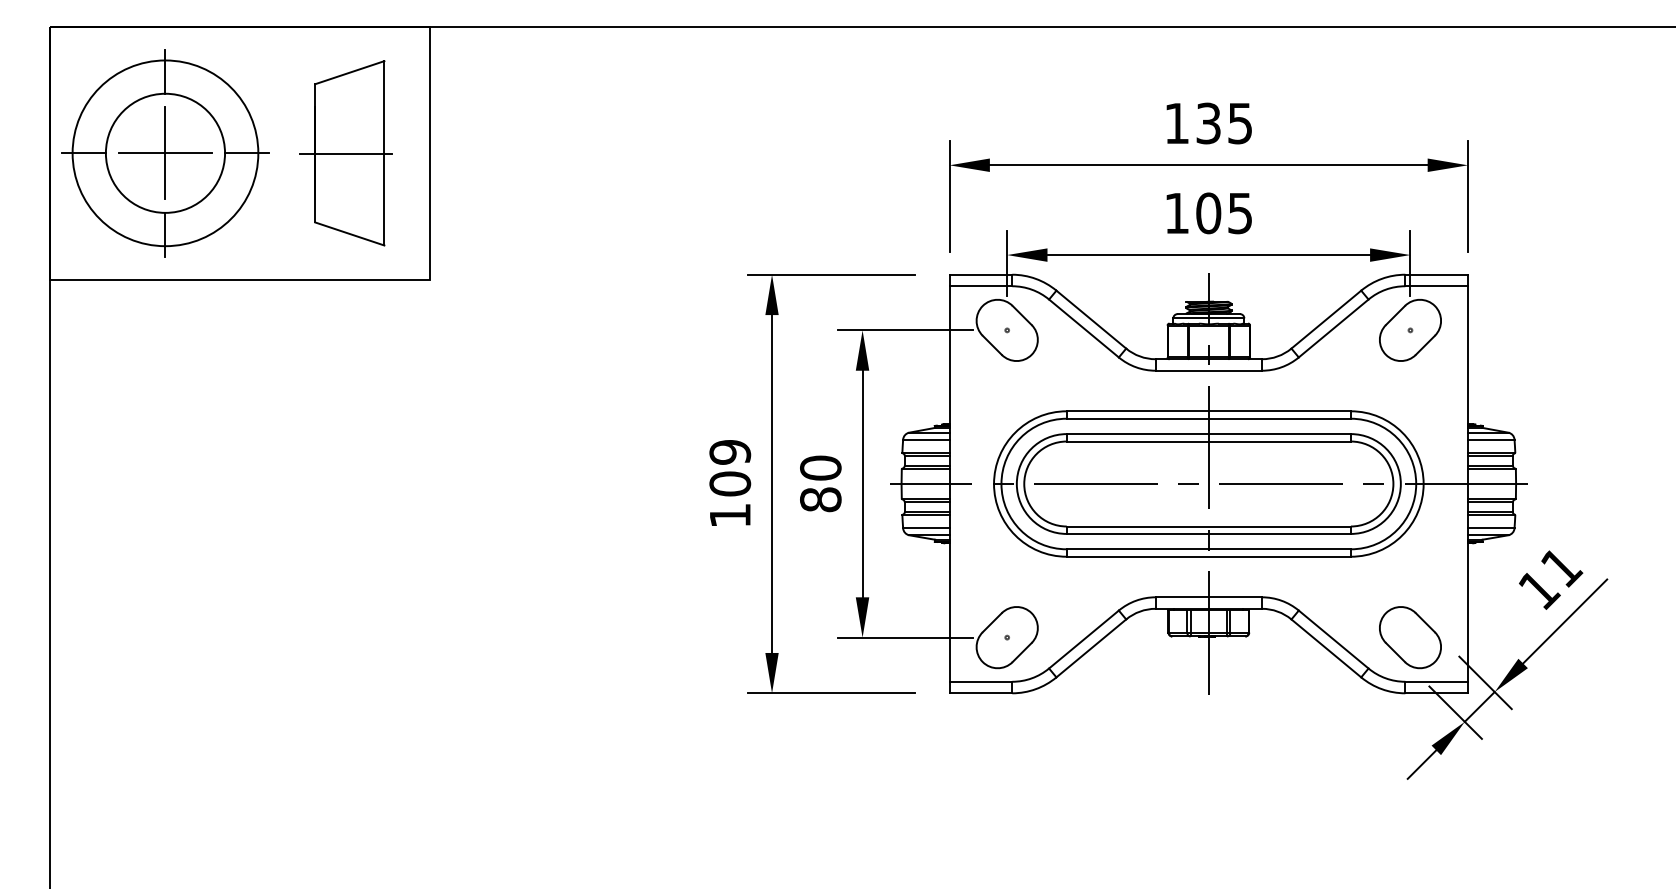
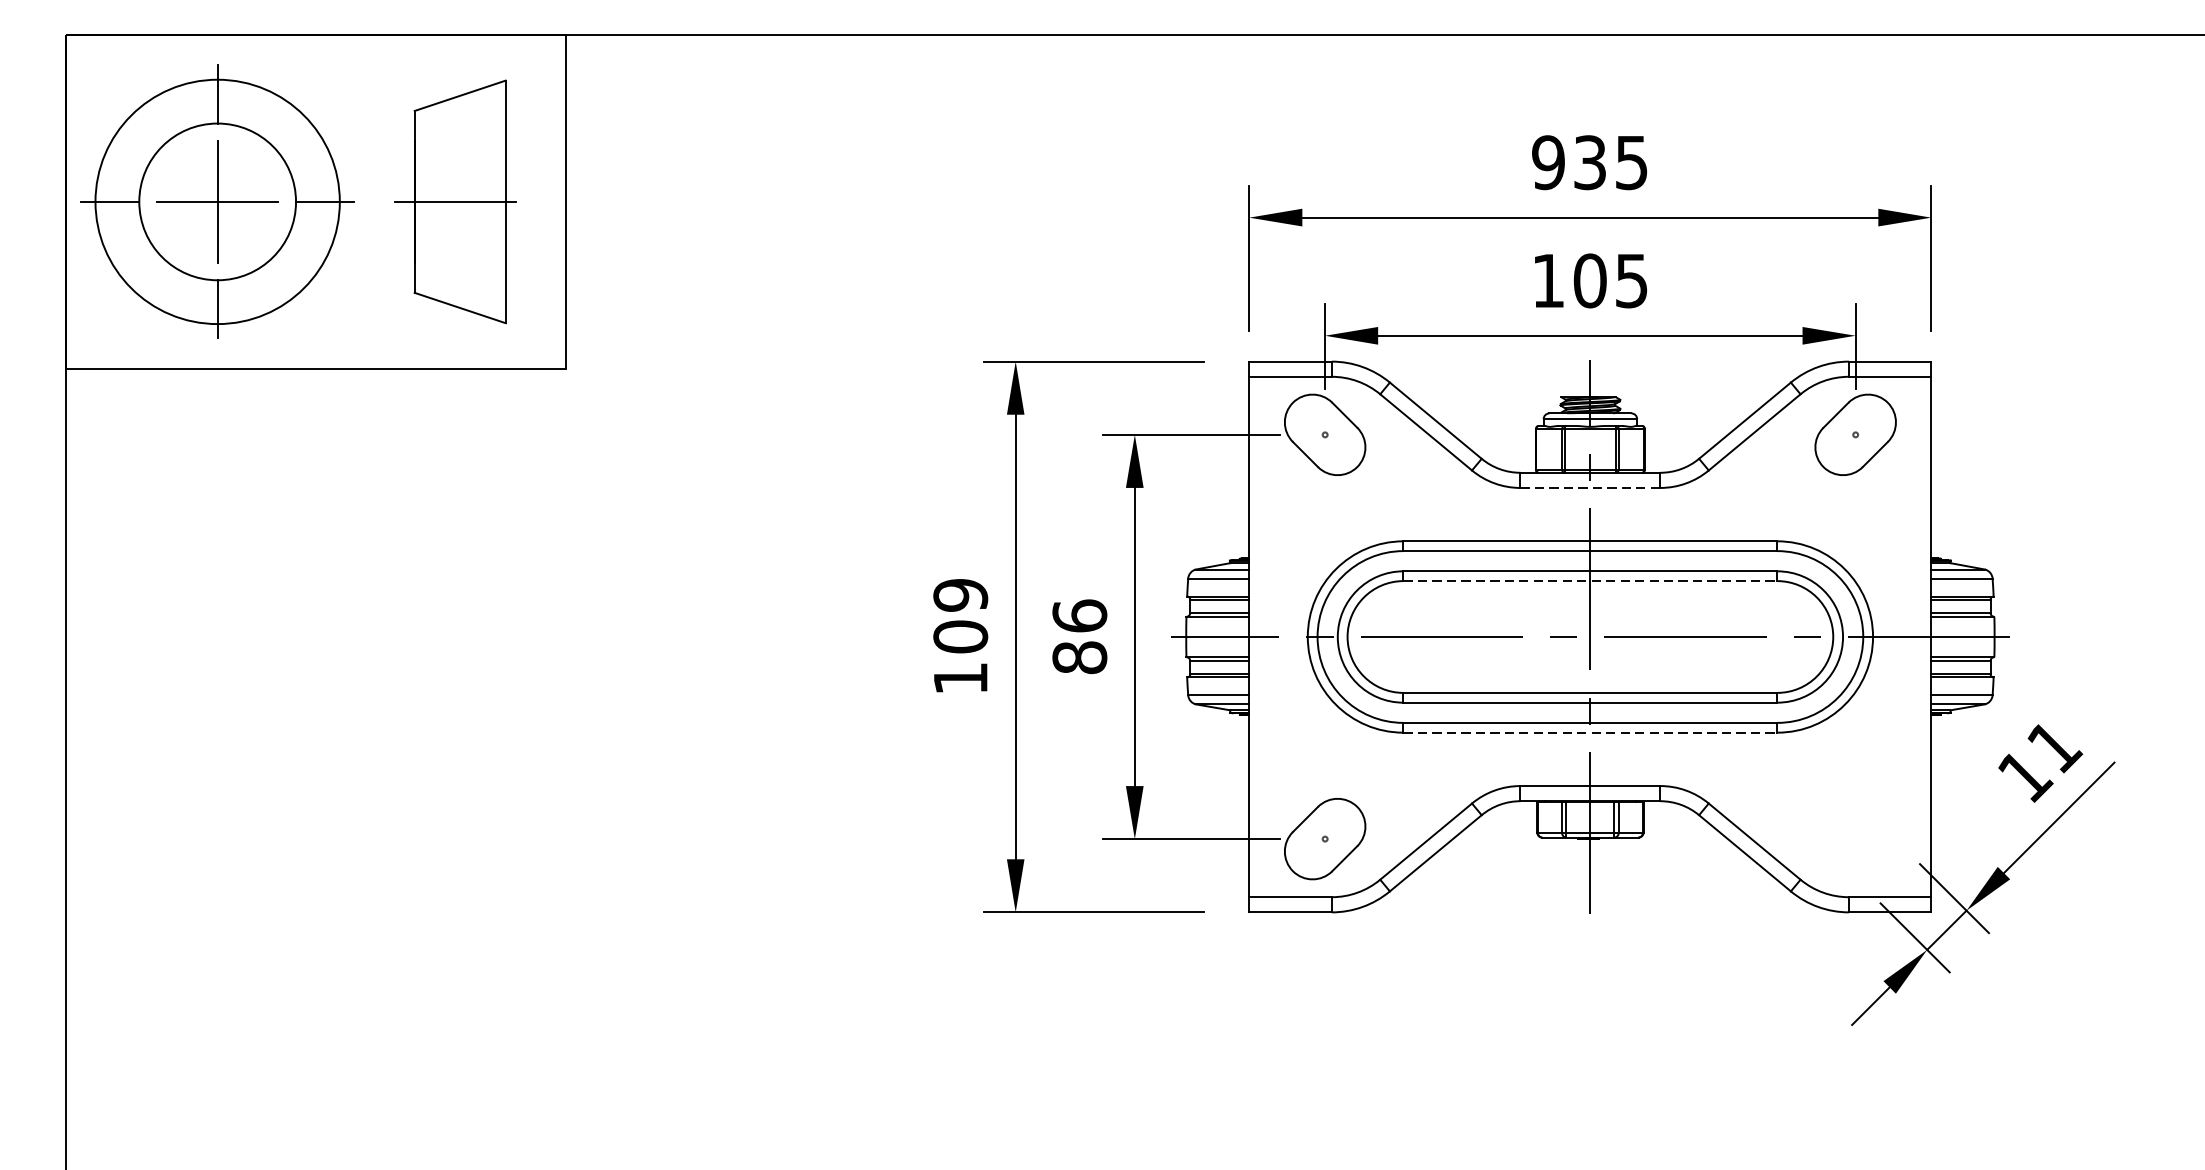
text: (1176, 123) -> (1547, 162), 135 -> 935
line: (1209, 370) -> (1591, 487), solid -> dashed
line: (1209, 441) -> (1591, 581), solid -> dashed
text: (820, 467) -> (1079, 615), 80 -> 86
line: (1209, 556) -> (1591, 732), solid -> dashed
part: (1410, 637) -> (1855, 838), removed

